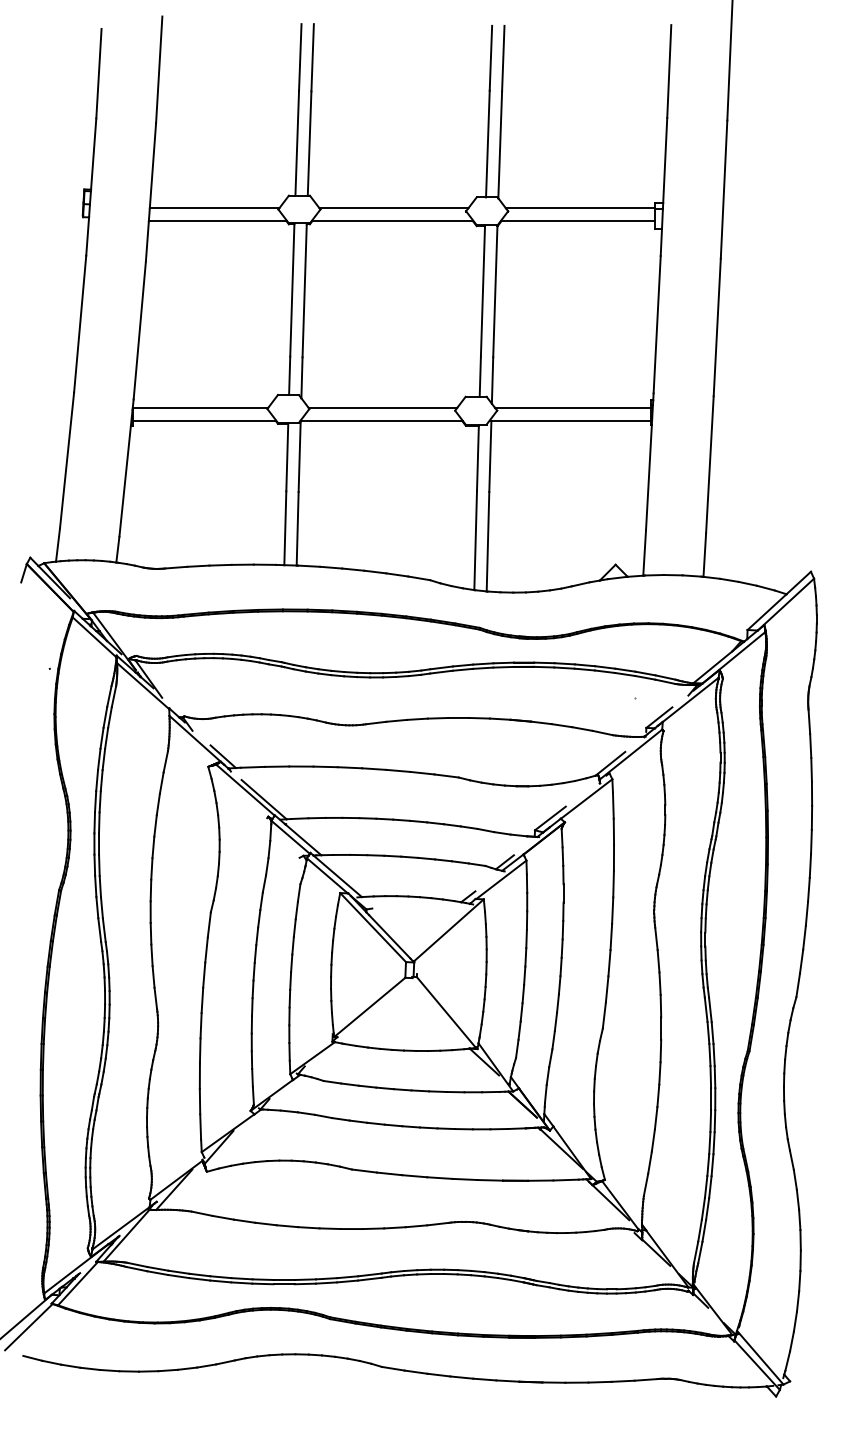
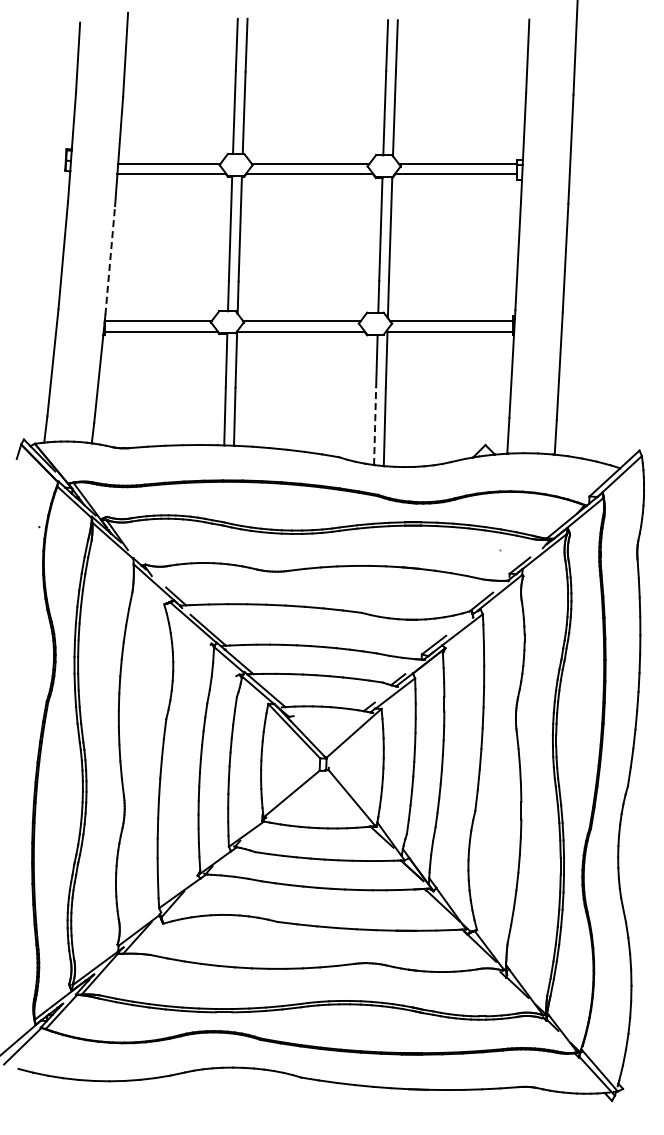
line: (140, 330) -> (110, 260), solid -> dashed
line: (476, 541) -> (375, 426), solid -> dashed

